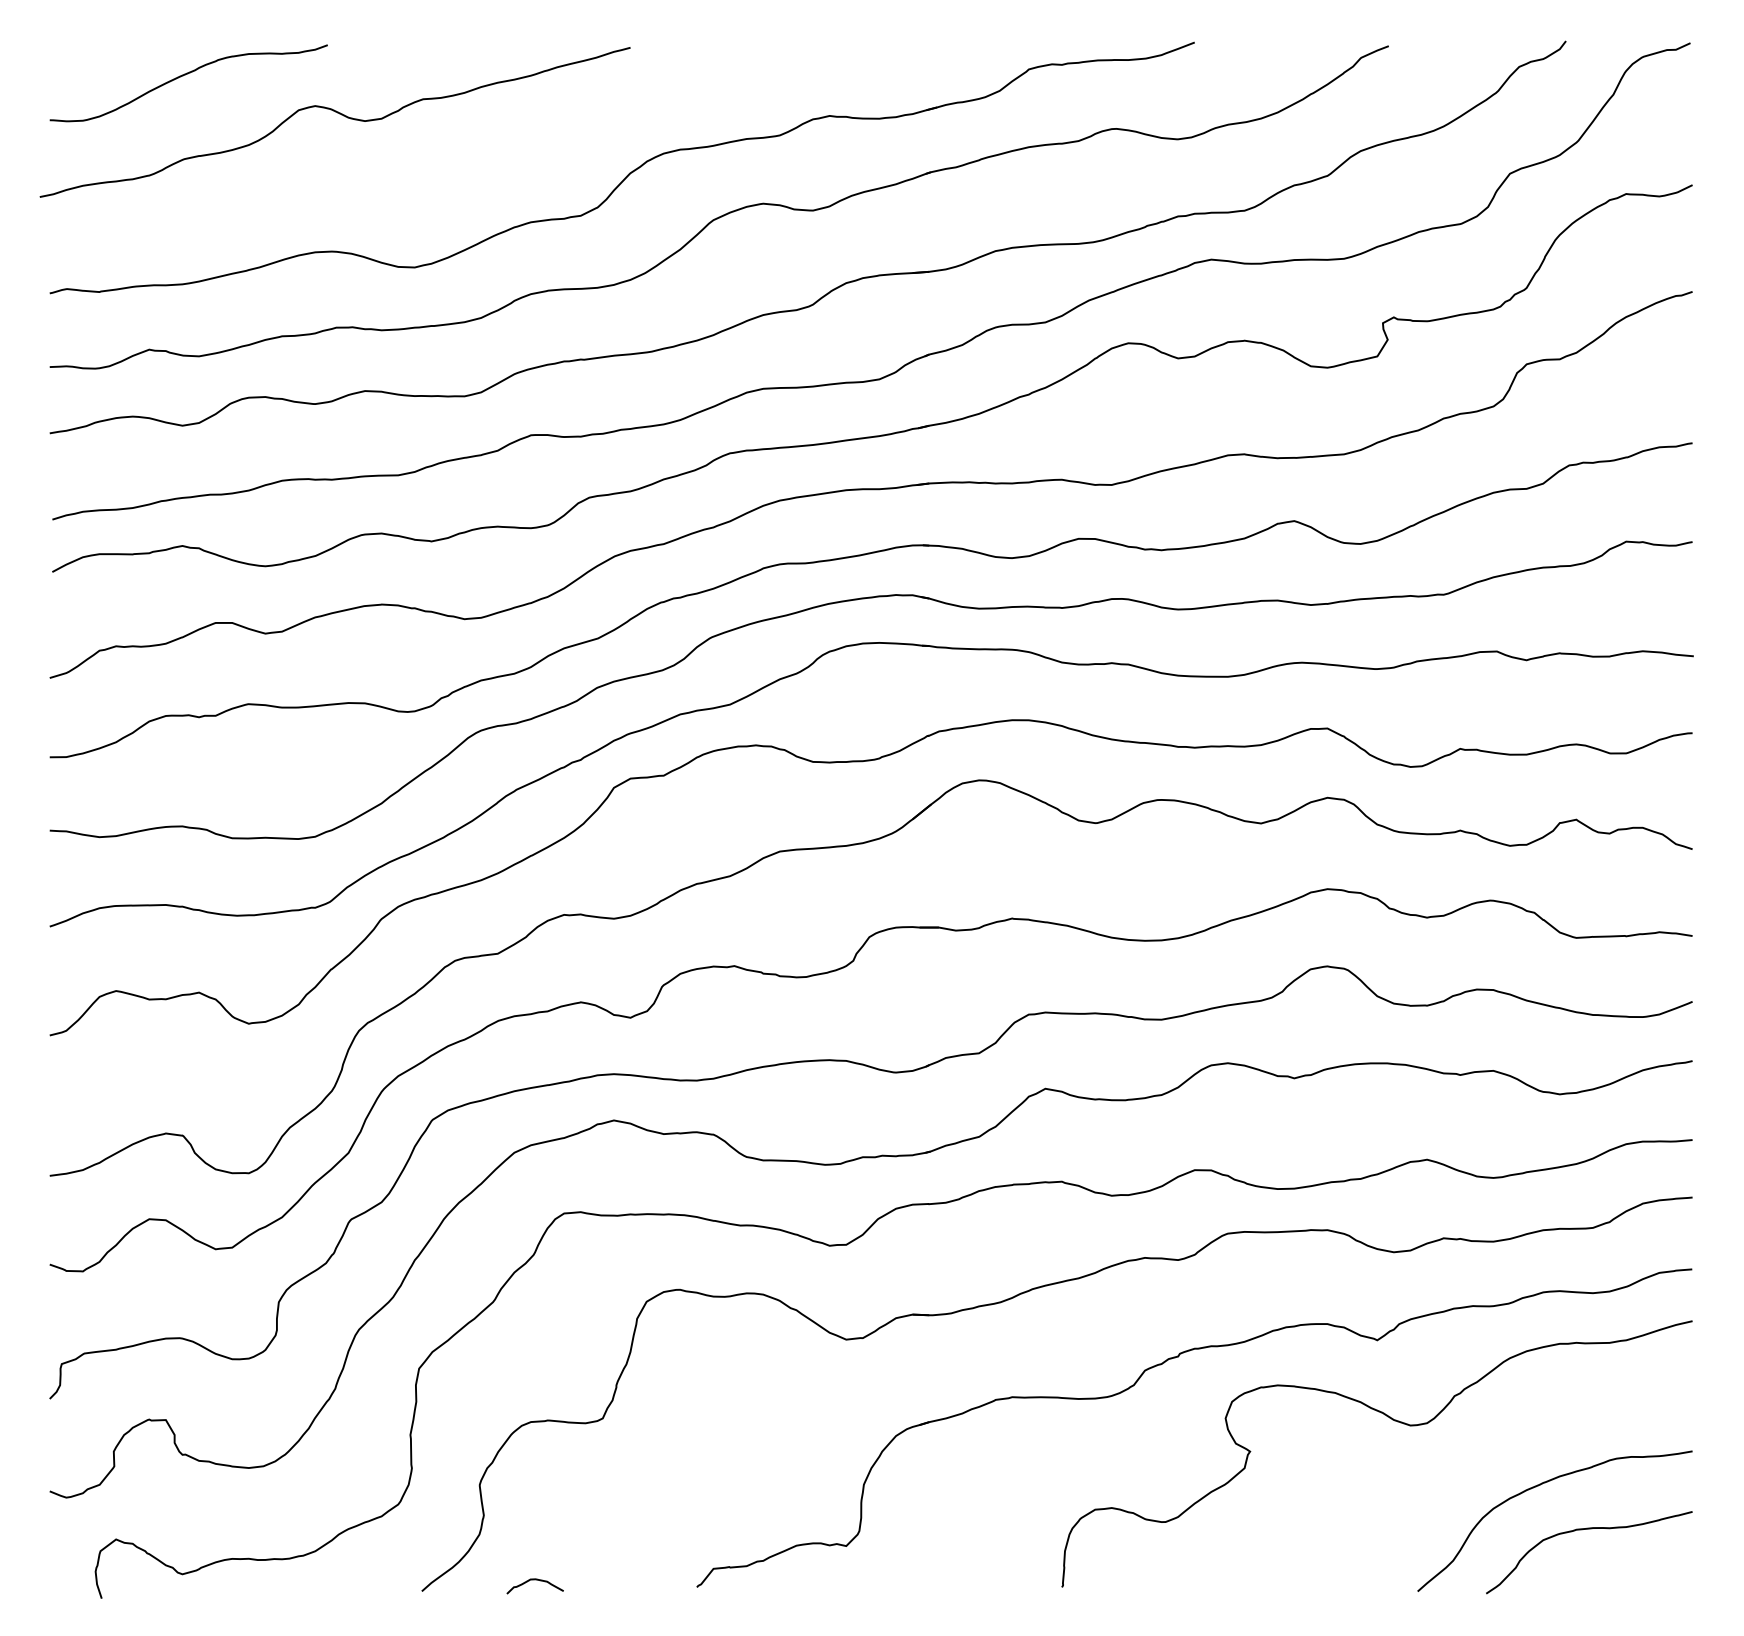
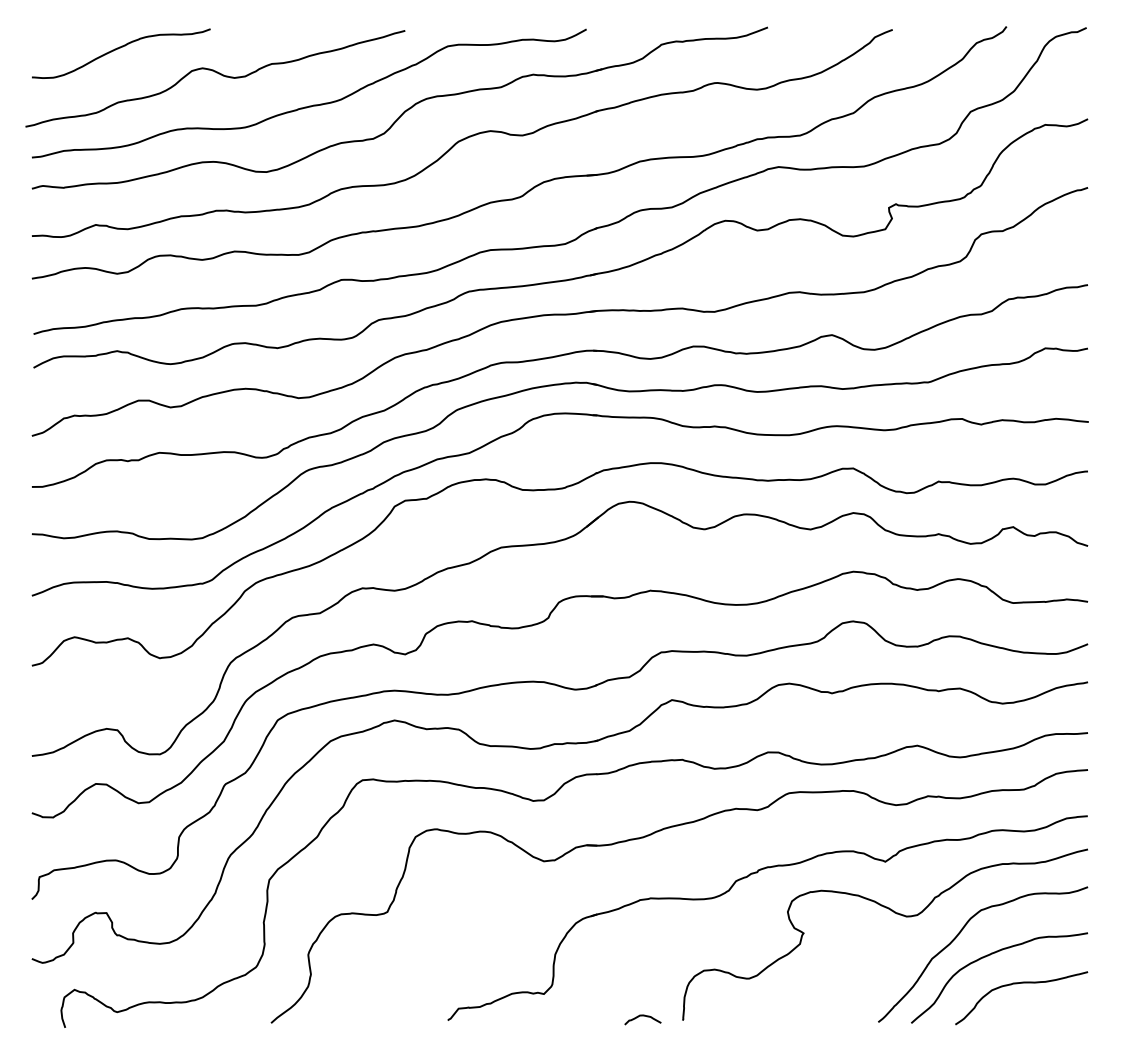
curve: (487, 162) -> (313, 104), added
curve: (1489, 1458) -> (957, 937), added
curve: (534, 1580) -> (642, 1016), moved

